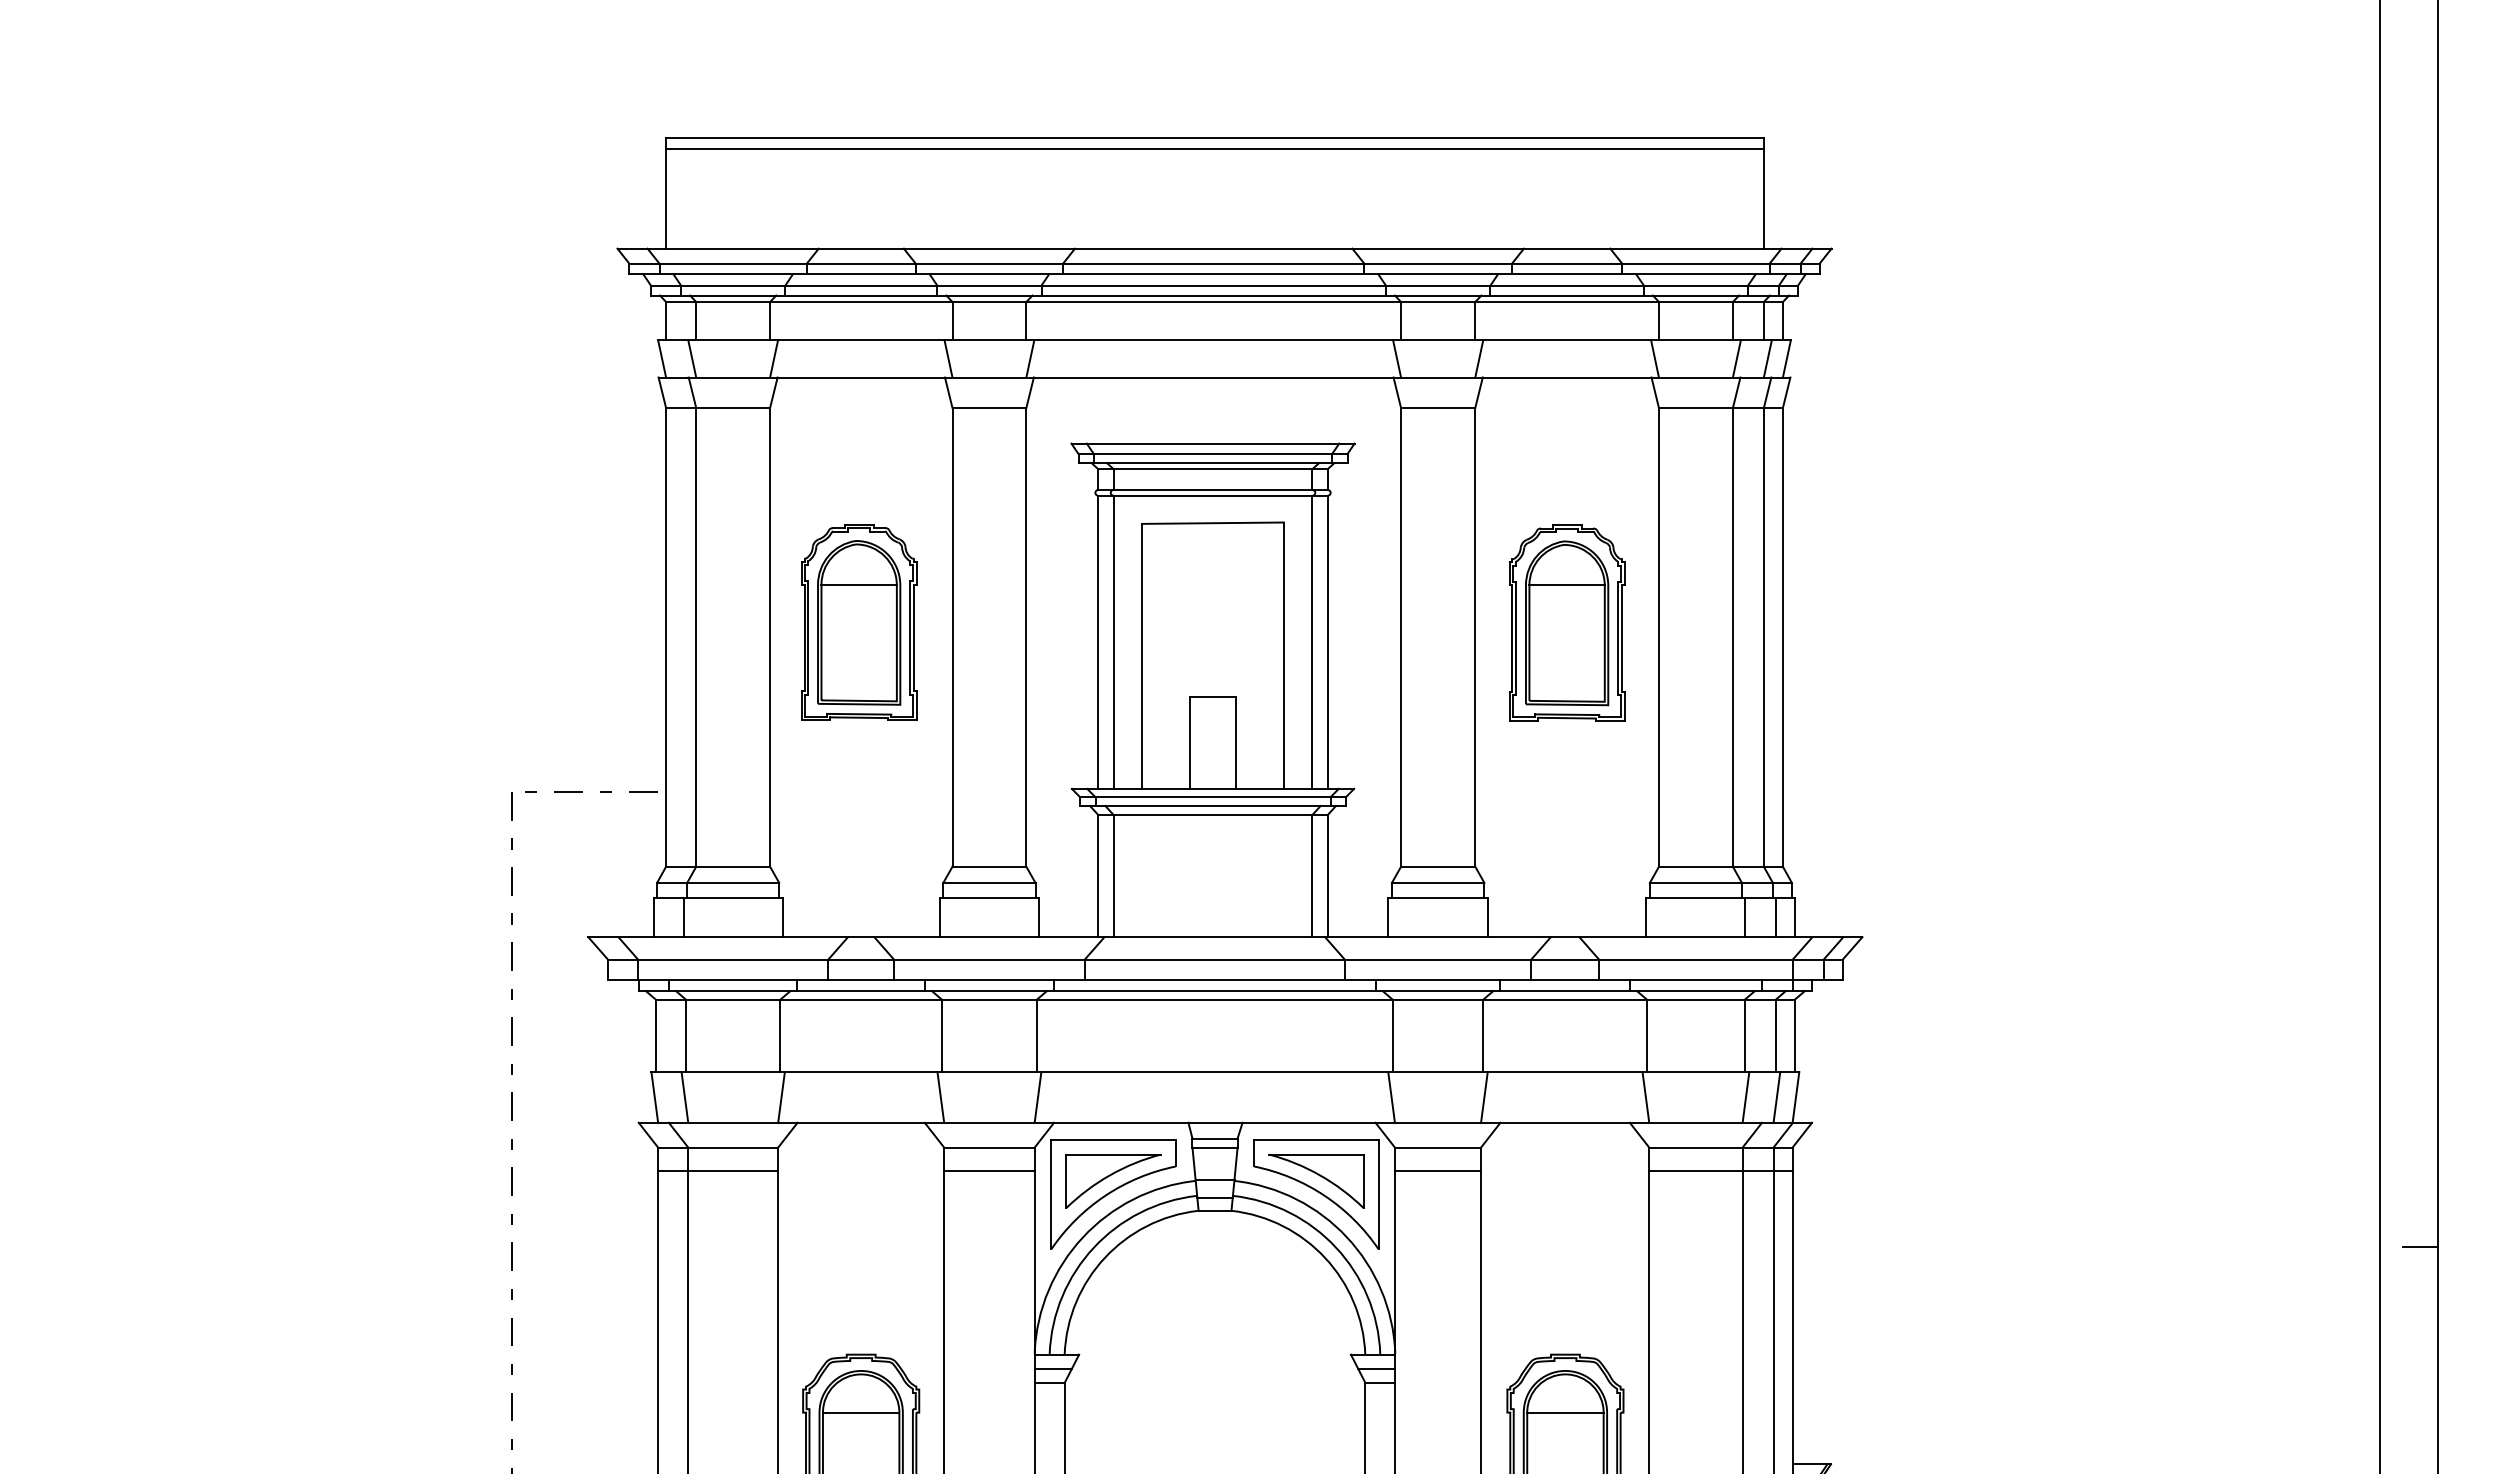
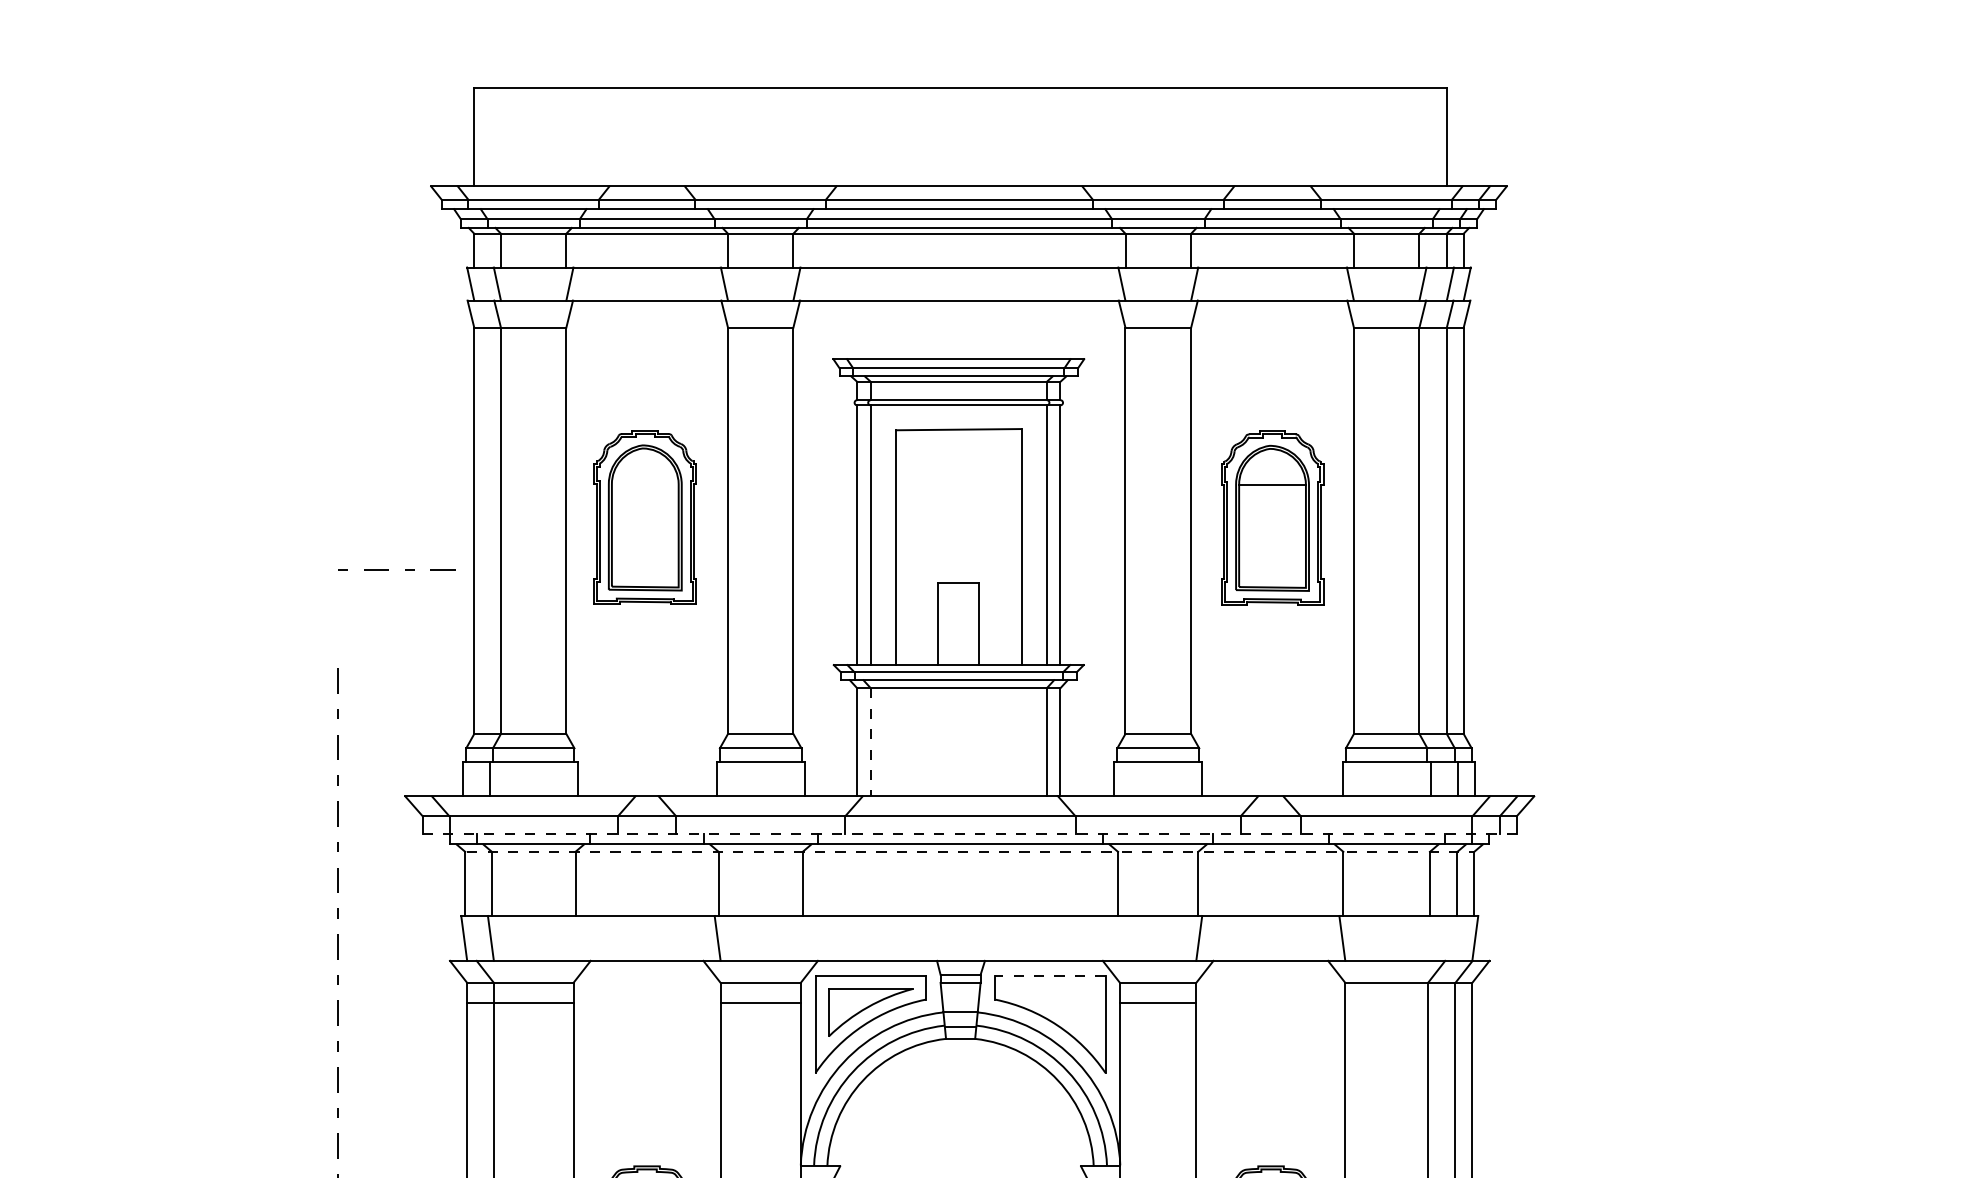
line: (1214, 149) -> (960, 98), removed
line: (858, 584) -> (644, 483), removed
line: (582, 791) -> (388, 569), moved
line: (1113, 876) -> (870, 742), solid -> dashed
line: (1225, 979) -> (969, 833), solid -> dashed
line: (1226, 999) -> (970, 851), solid -> dashed
line: (781, 1097) -> (576, 938), removed
line: (1037, 1097) -> (803, 938), removed
line: (1391, 1097) -> (1116, 938), removed
line: (1745, 1097) -> (1430, 938), removed
line: (1776, 1097) -> (1458, 938), removed
line: (1316, 1139) -> (1050, 975), solid -> dashed
line: (1720, 1170) -> (1408, 1003), removed
part: (1316, 1180) -> (1050, 1012), removed

